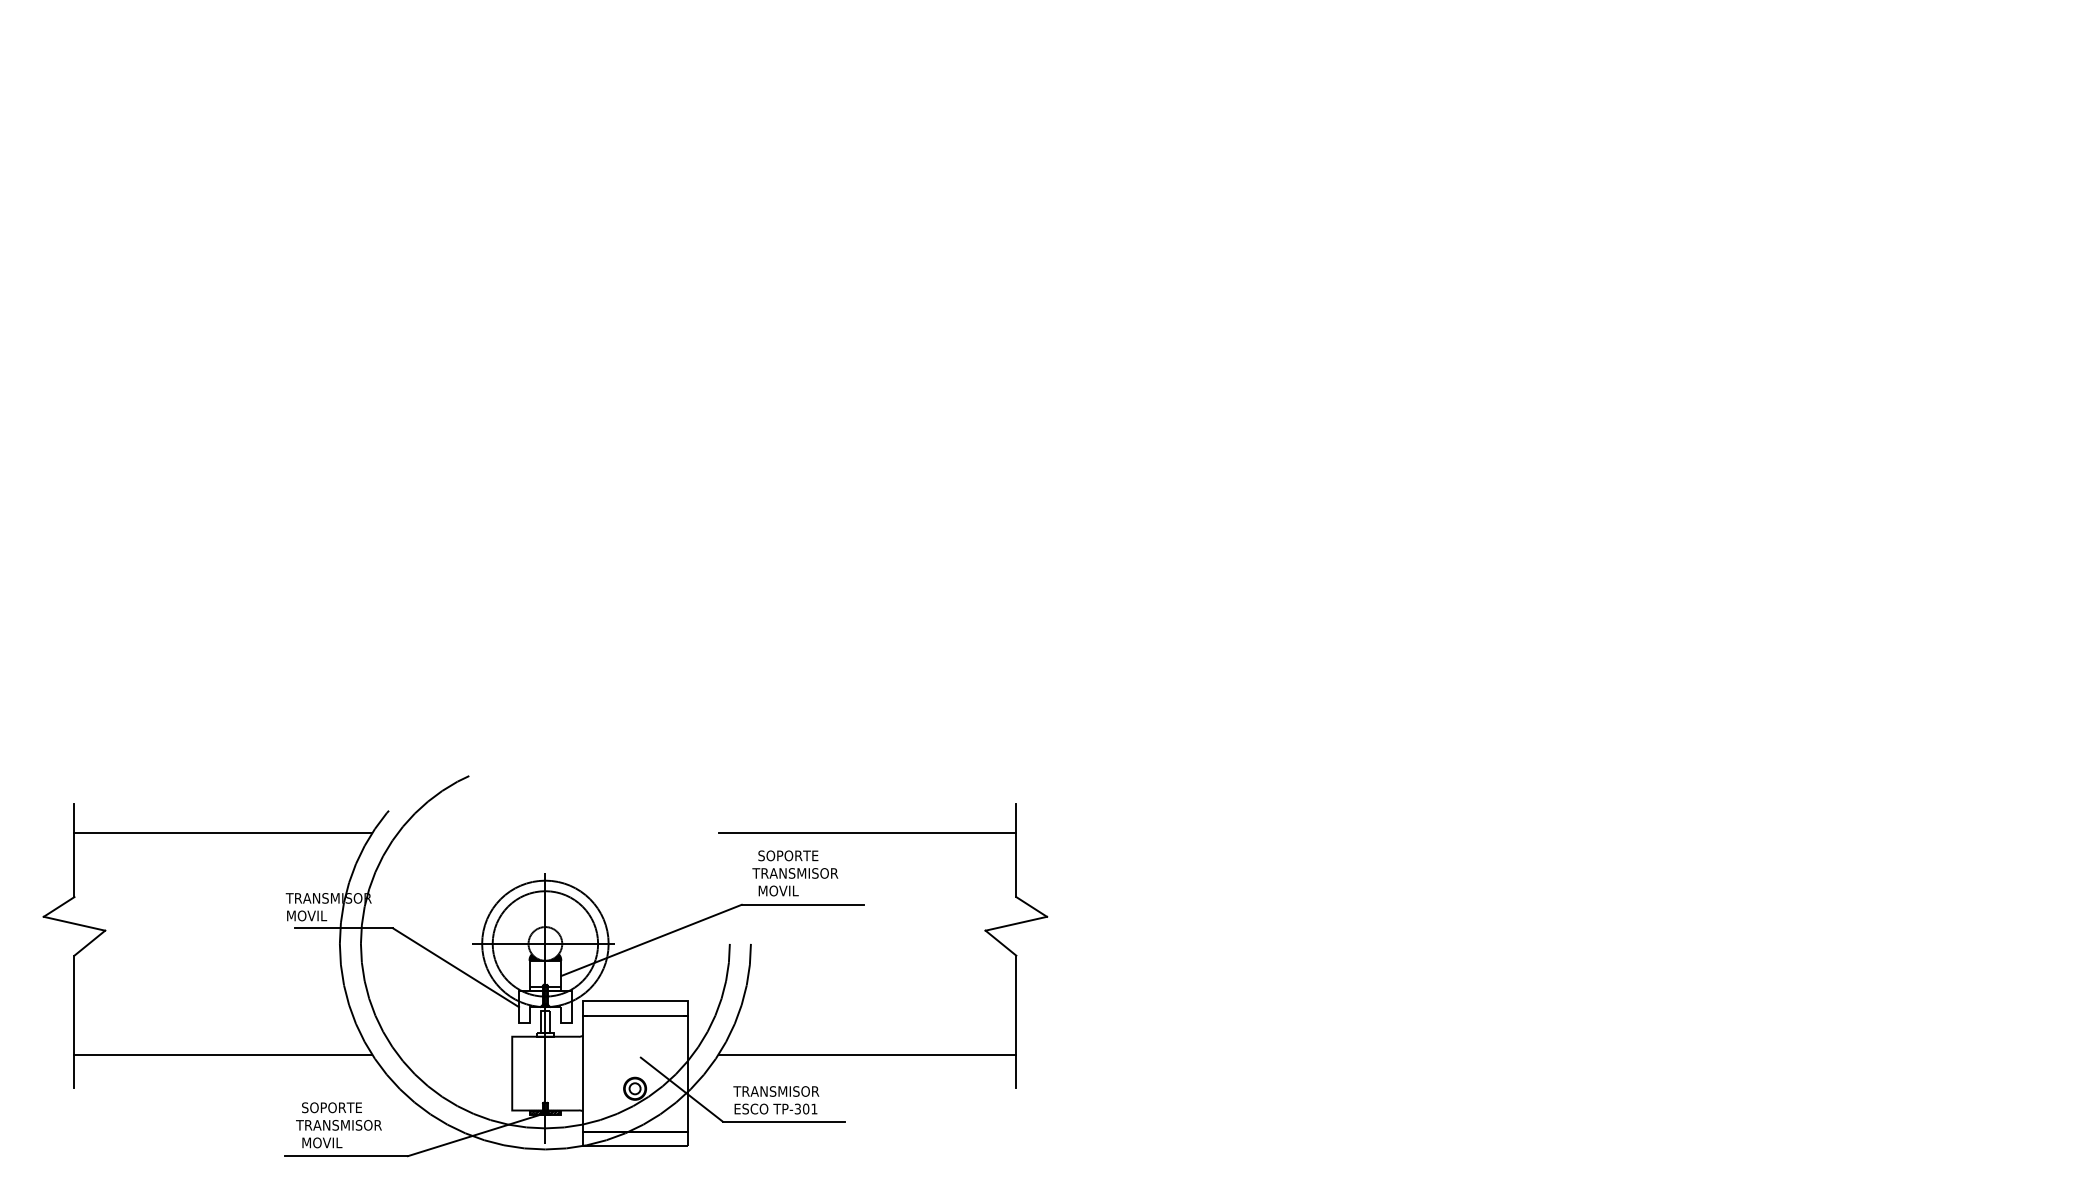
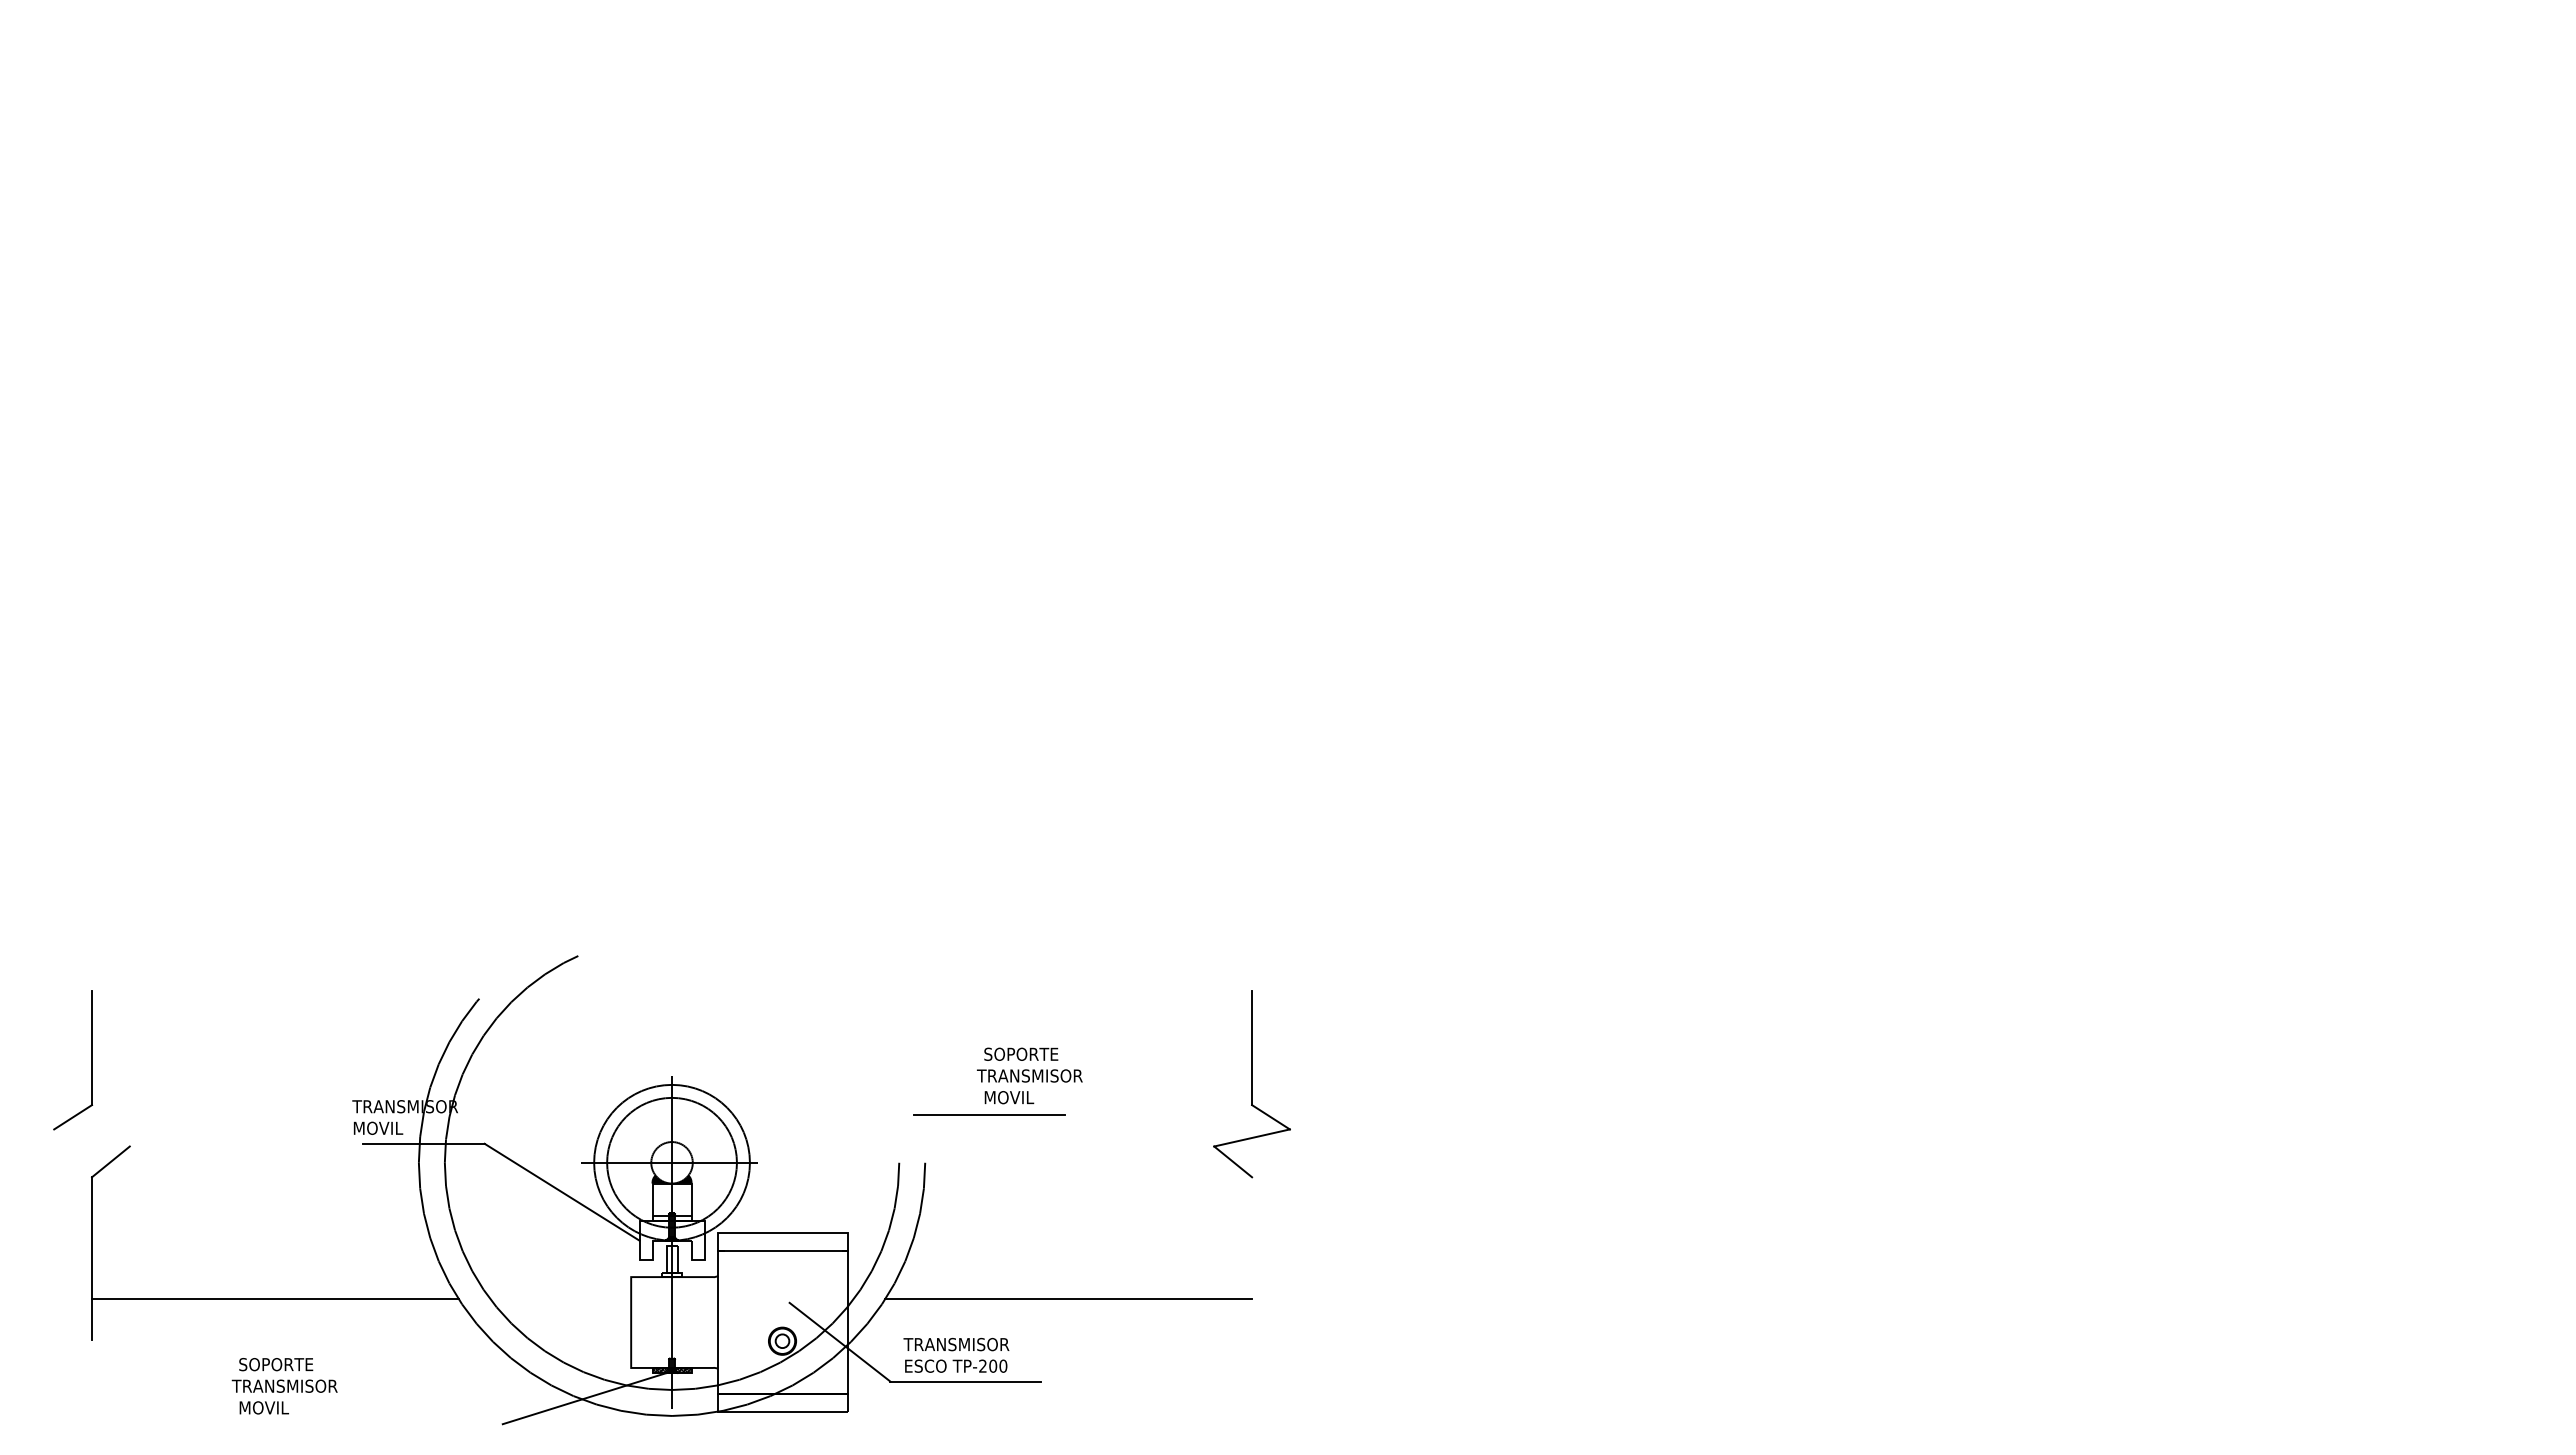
line: (223, 833) -> (275, 1026), removed
line: (867, 833) -> (1068, 1026), removed
text: (795, 873) -> (1029, 1075), moved
line: (74, 923) -> (91, 1137), removed
line: (651, 940) -> (802, 1158), removed
line: (1016, 1021) -> (1252, 1258), removed
text: (806, 1108) -> (993, 1365), TP-301 -> TP-200
text: (338, 1125) -> (284, 1386), moved
line: (346, 1156) -> (426, 1424), removed

